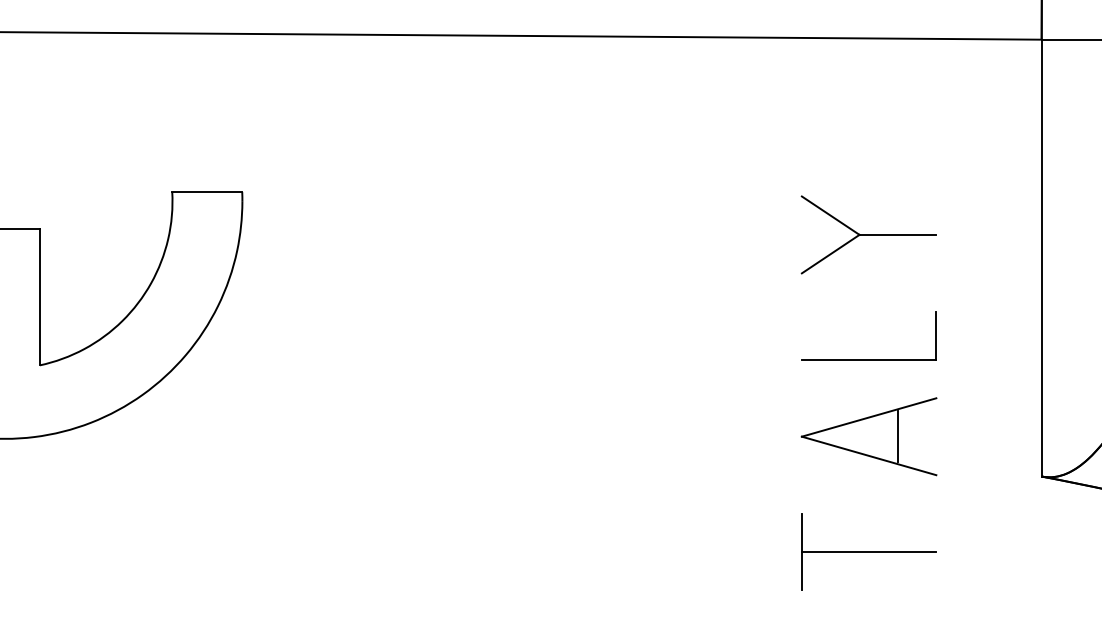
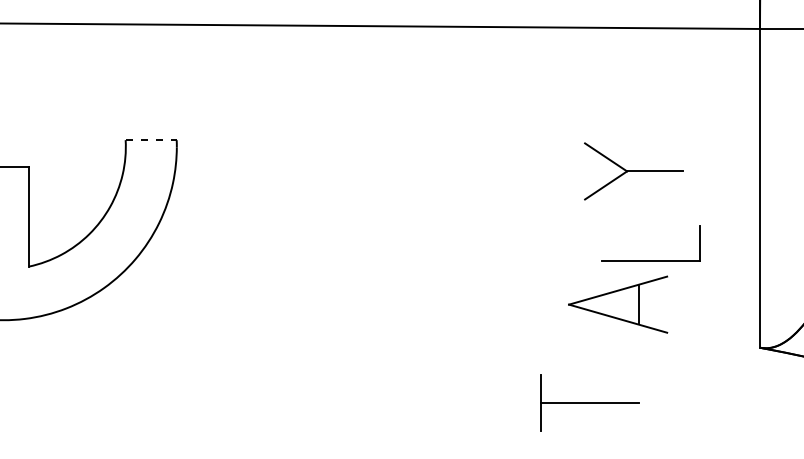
line: (207, 192) -> (151, 140), solid -> dashed
part: (868, 359) -> (650, 260), moved
part: (869, 436) -> (618, 304), moved
part: (868, 551) -> (589, 402), moved

